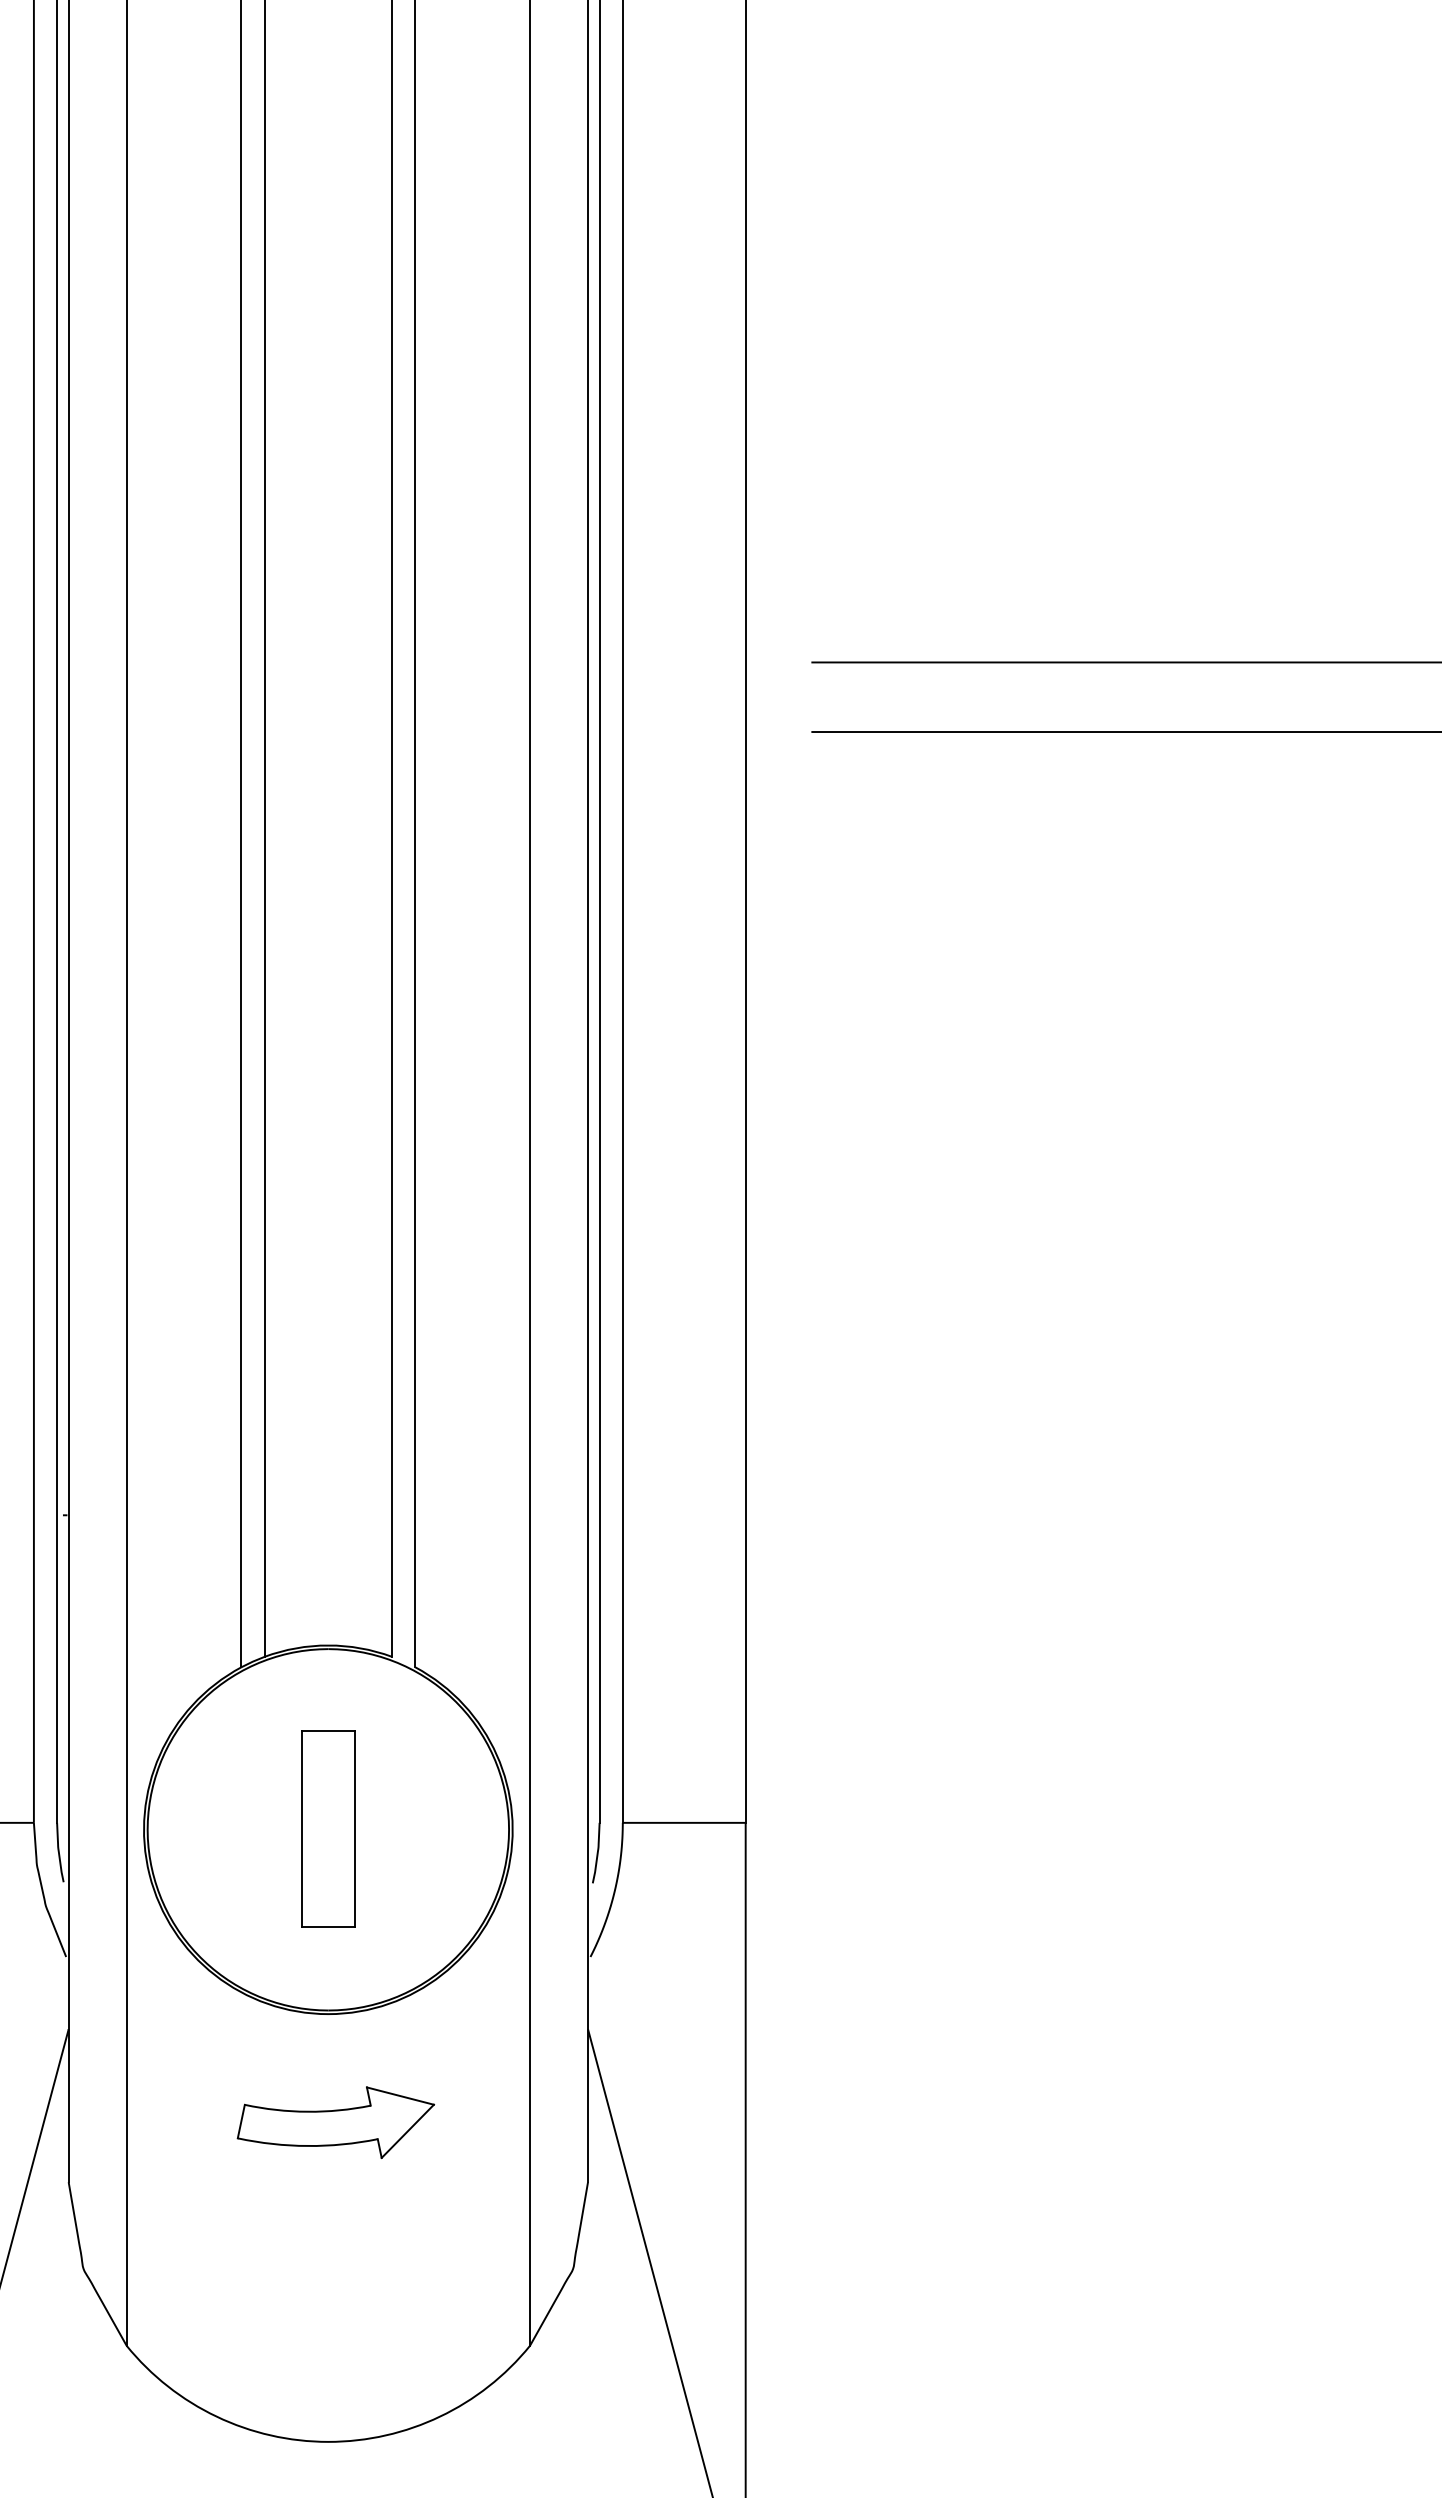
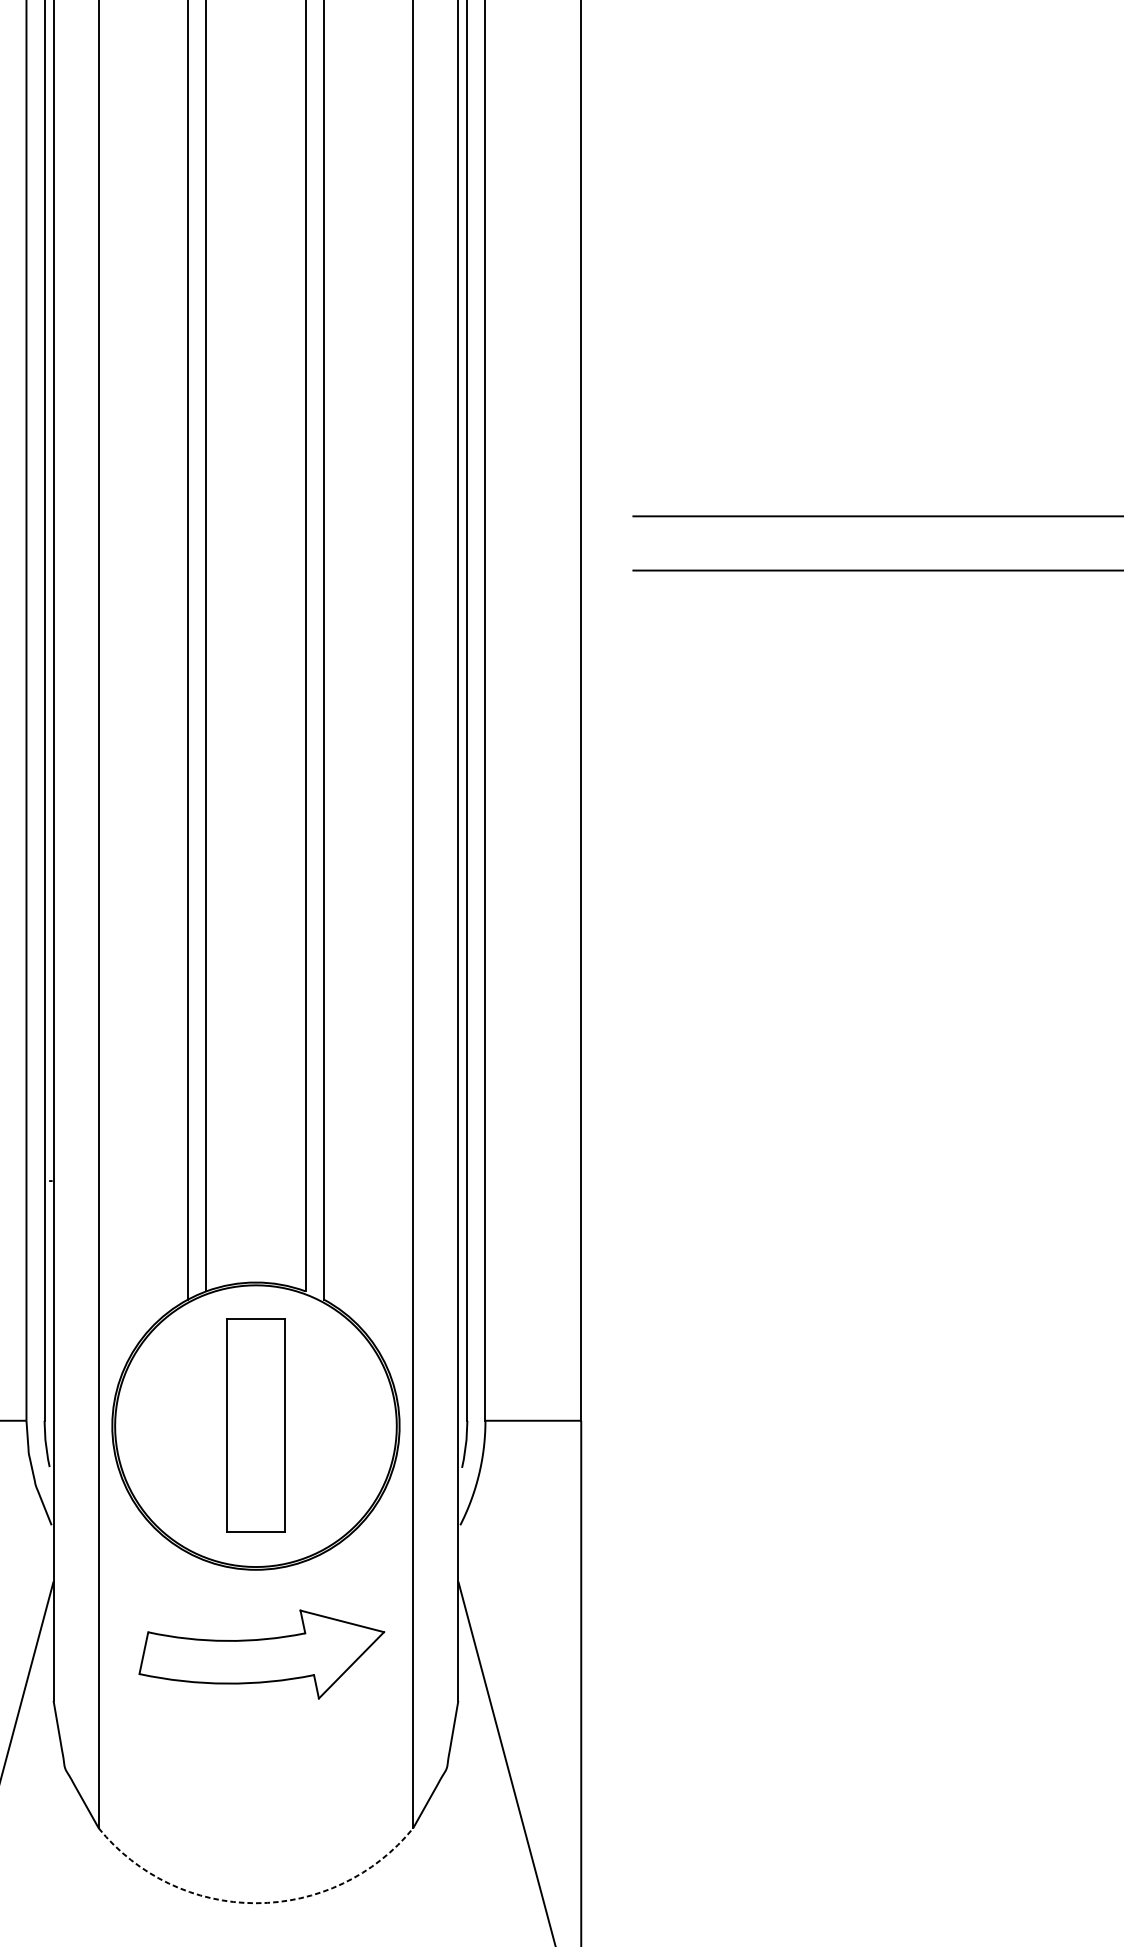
part: (328, 1828) -> (256, 1425), size x1.4
part: (335, 2122) -> (261, 1654), size x1.6
arc: (328, 2441) -> (256, 1902), solid -> dashed

